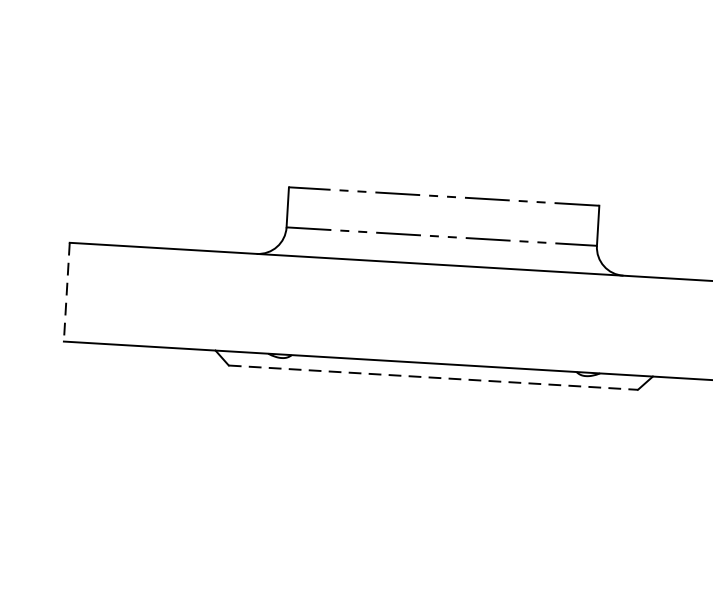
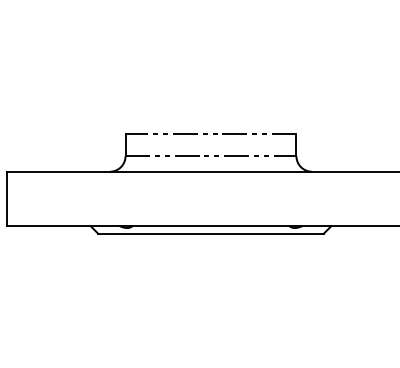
line: (67, 293) -> (7, 199), dashed -> solid
line: (434, 377) -> (211, 233), dashed -> solid

